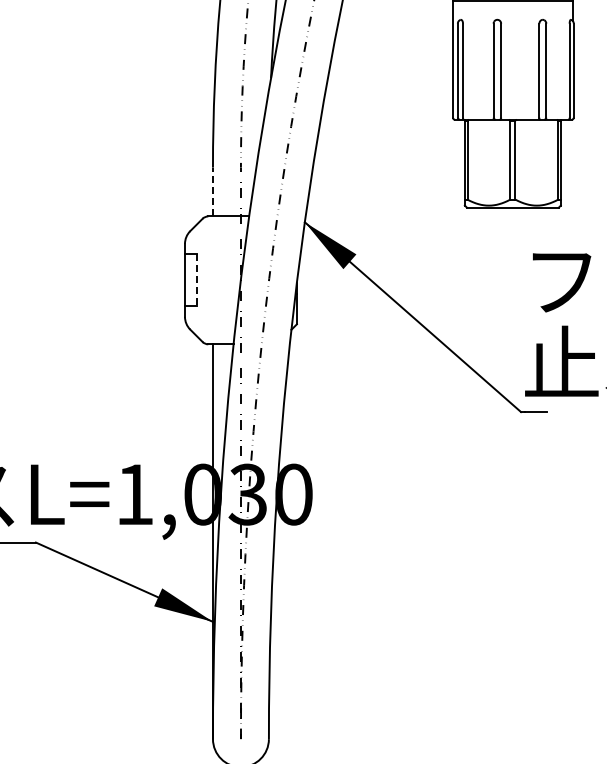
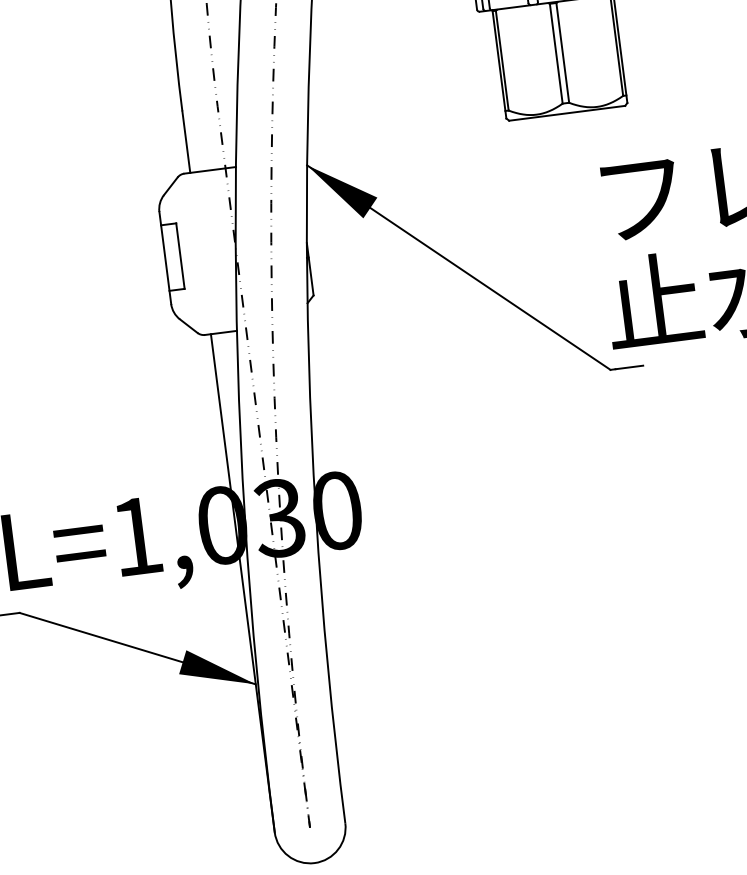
line: (212, 191) -> (185, 141), dashed -> solid
line: (196, 280) -> (179, 256), dashed -> solid

